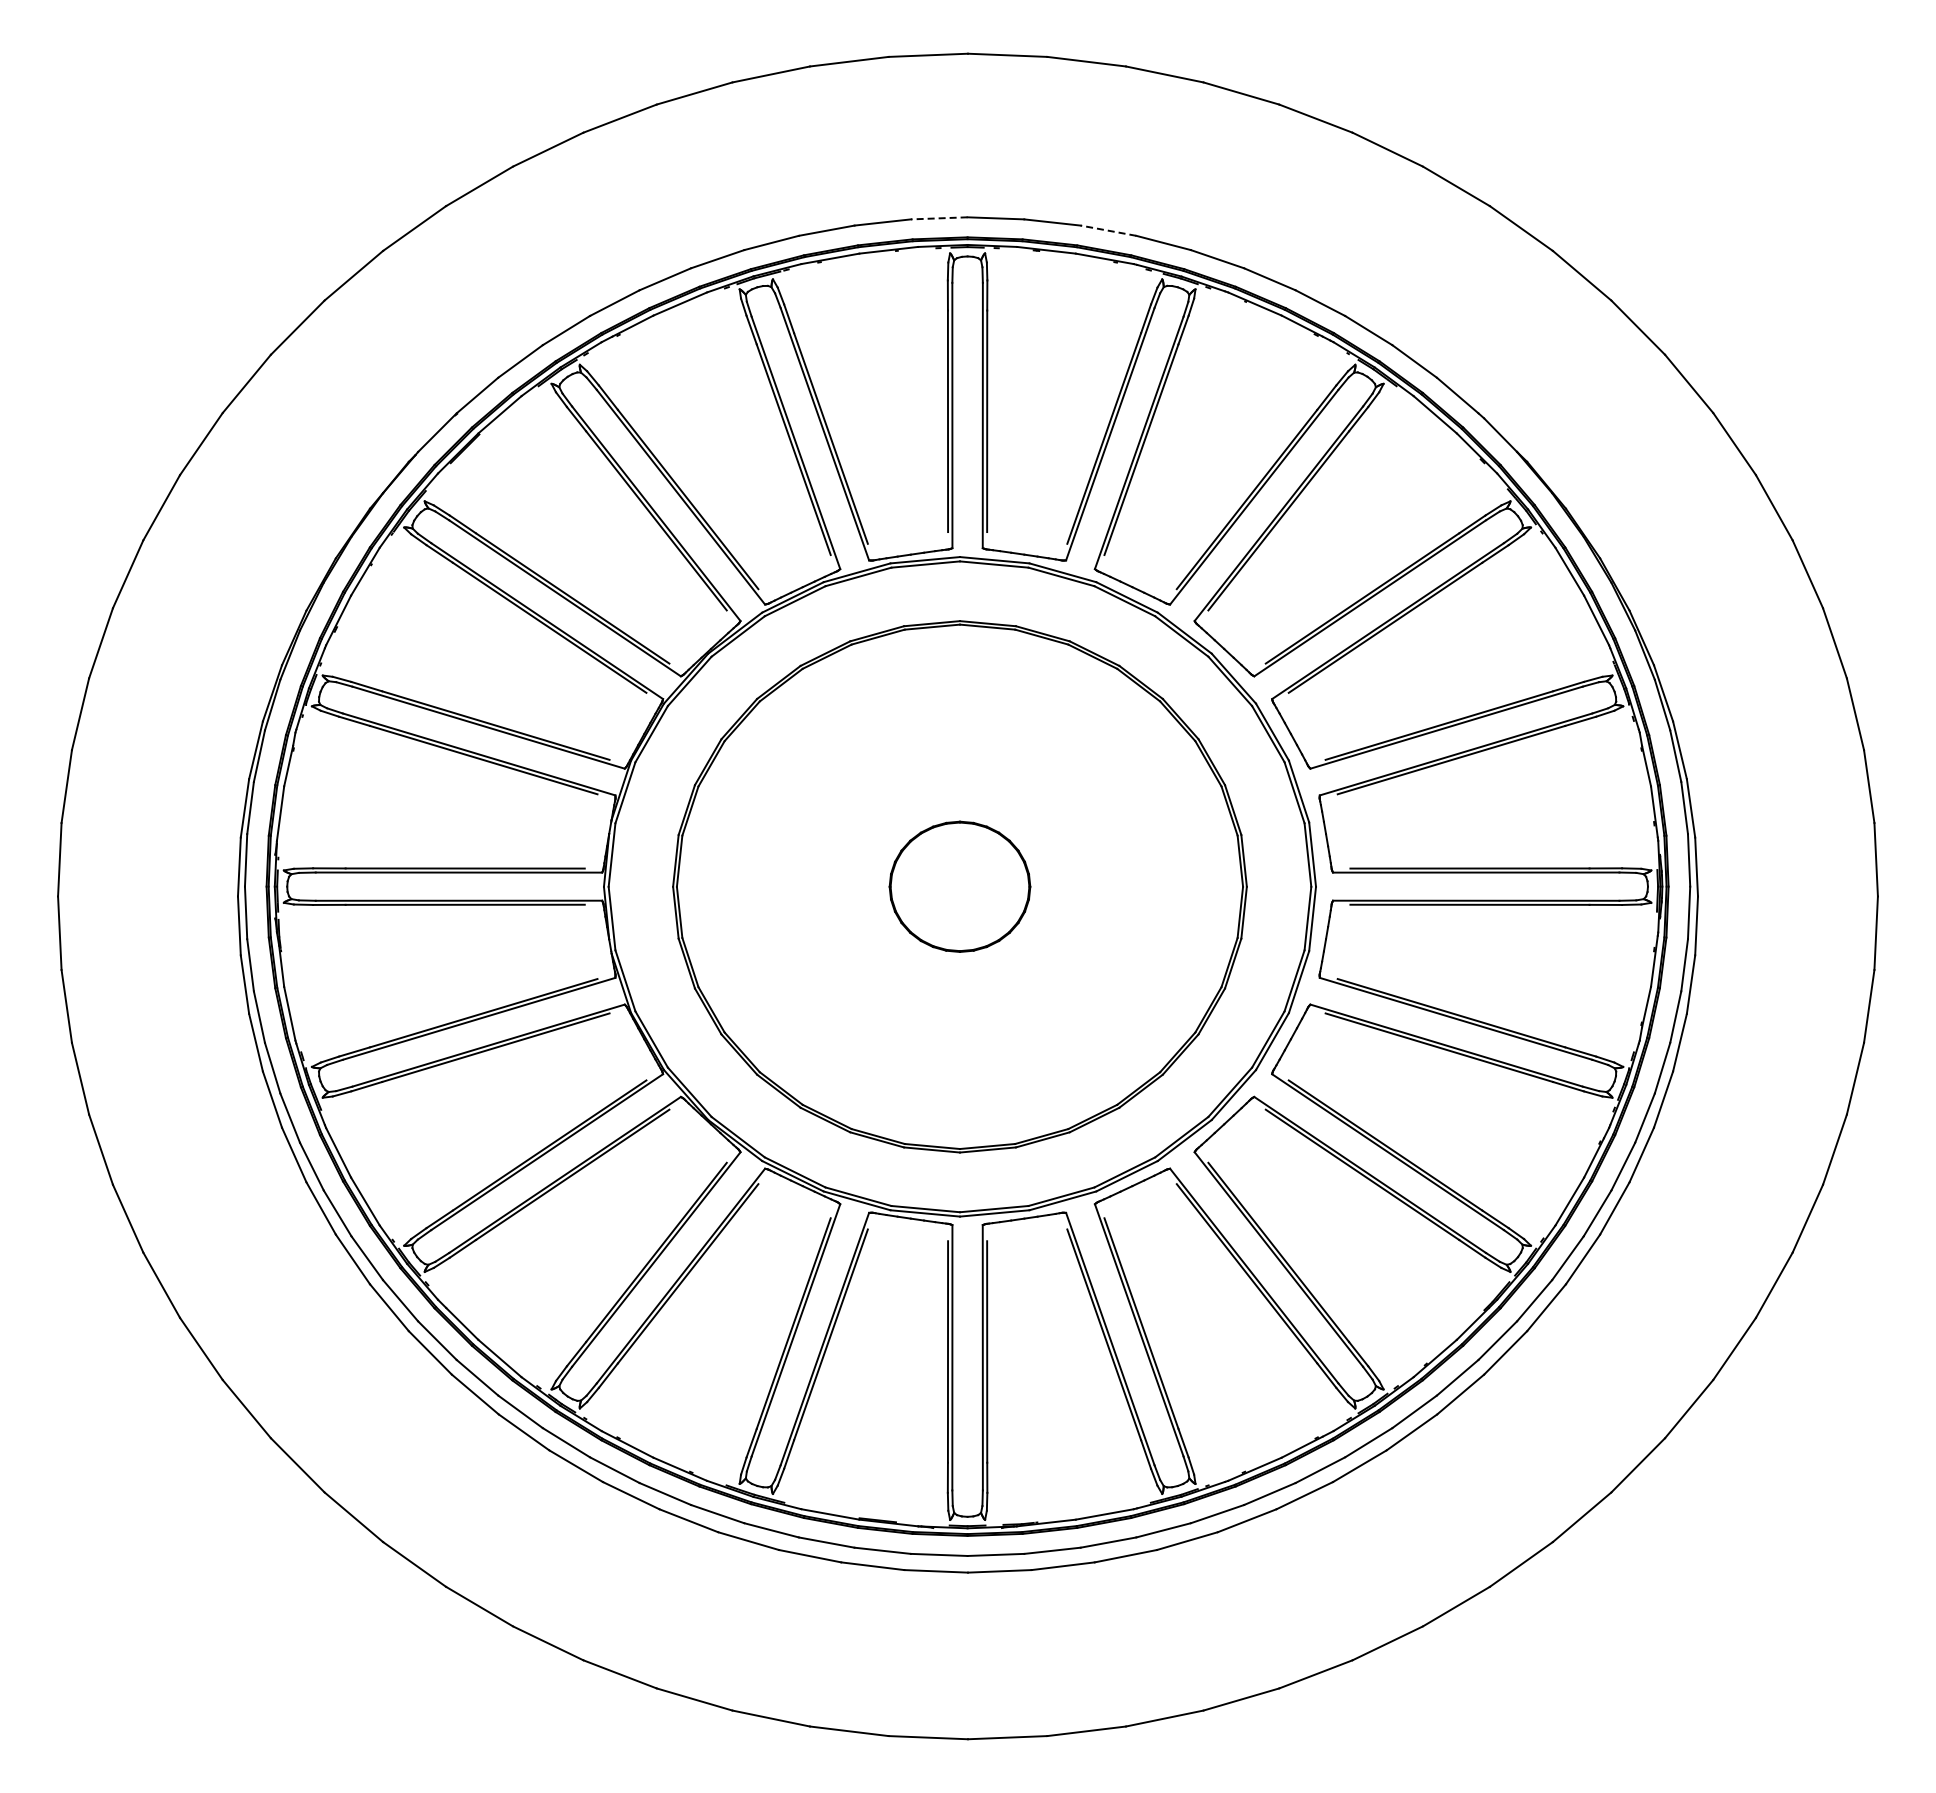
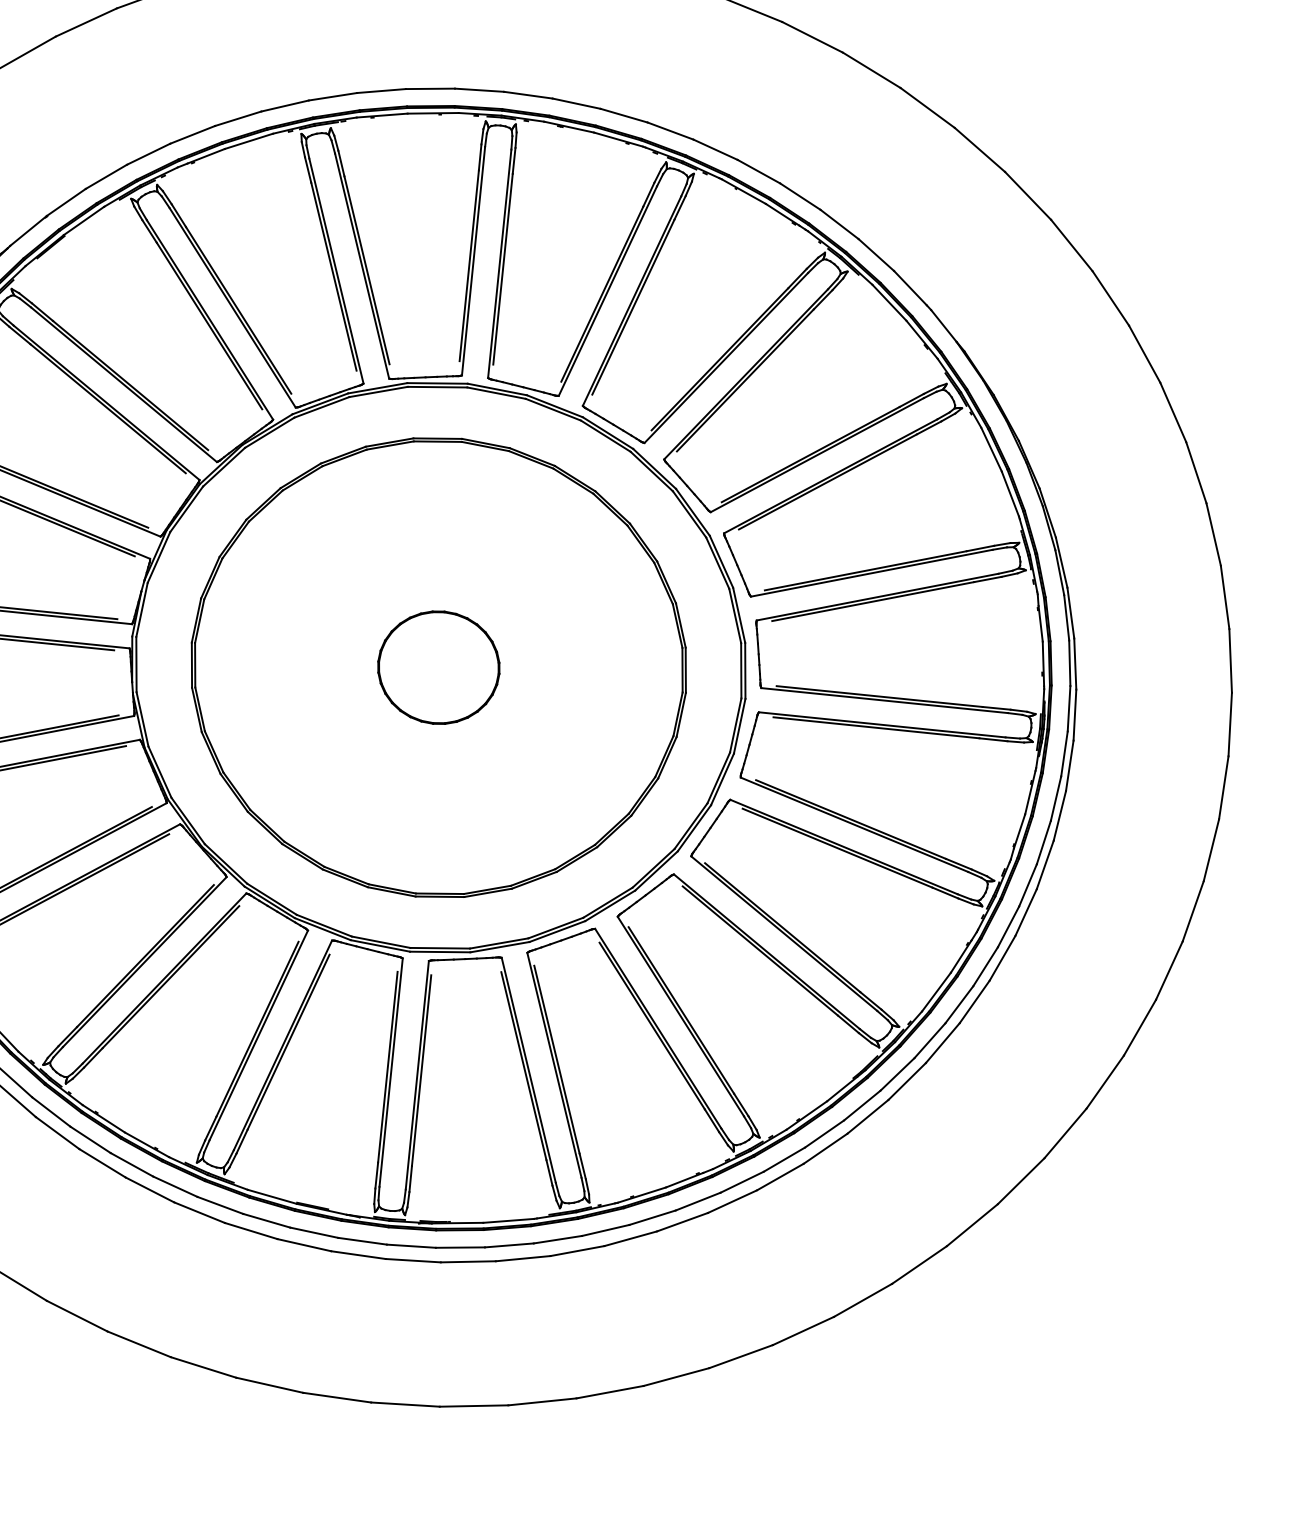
line: (938, 218) -> (478, 90), dashed -> solid
line: (1107, 230) -> (623, 115), dashed -> solid

